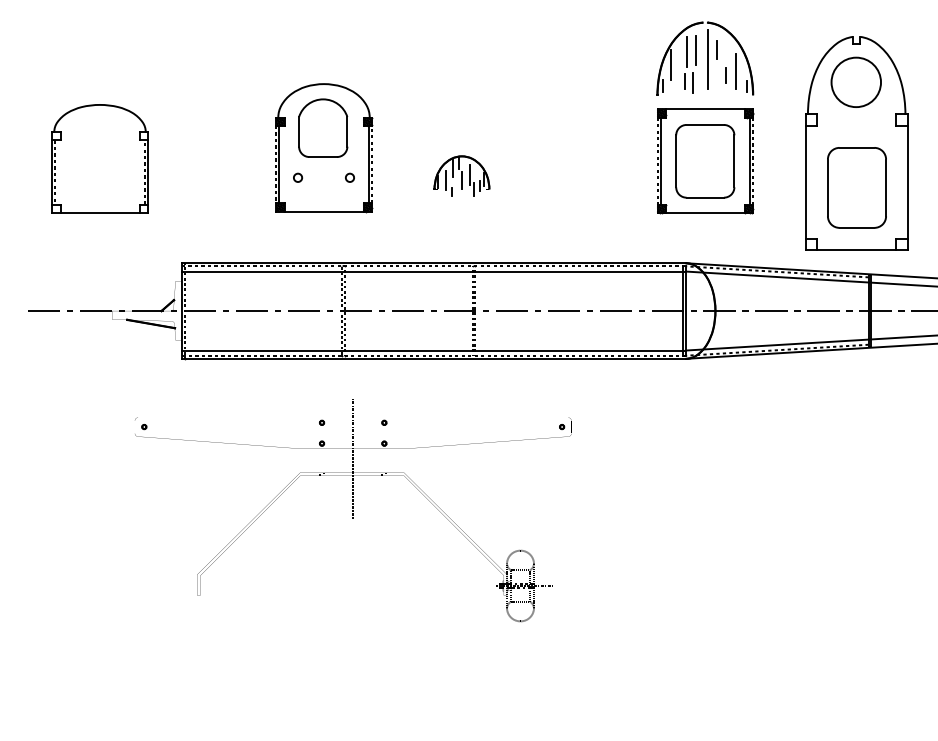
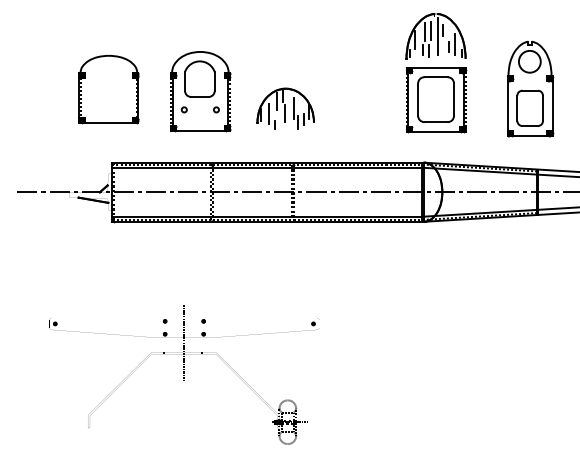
part: (858, 143) -> (530, 88), size x0.71
part: (99, 159) -> (108, 89), moved
part: (461, 175) -> (285, 108), size x1.67
part: (353, 508) -> (184, 374), moved

